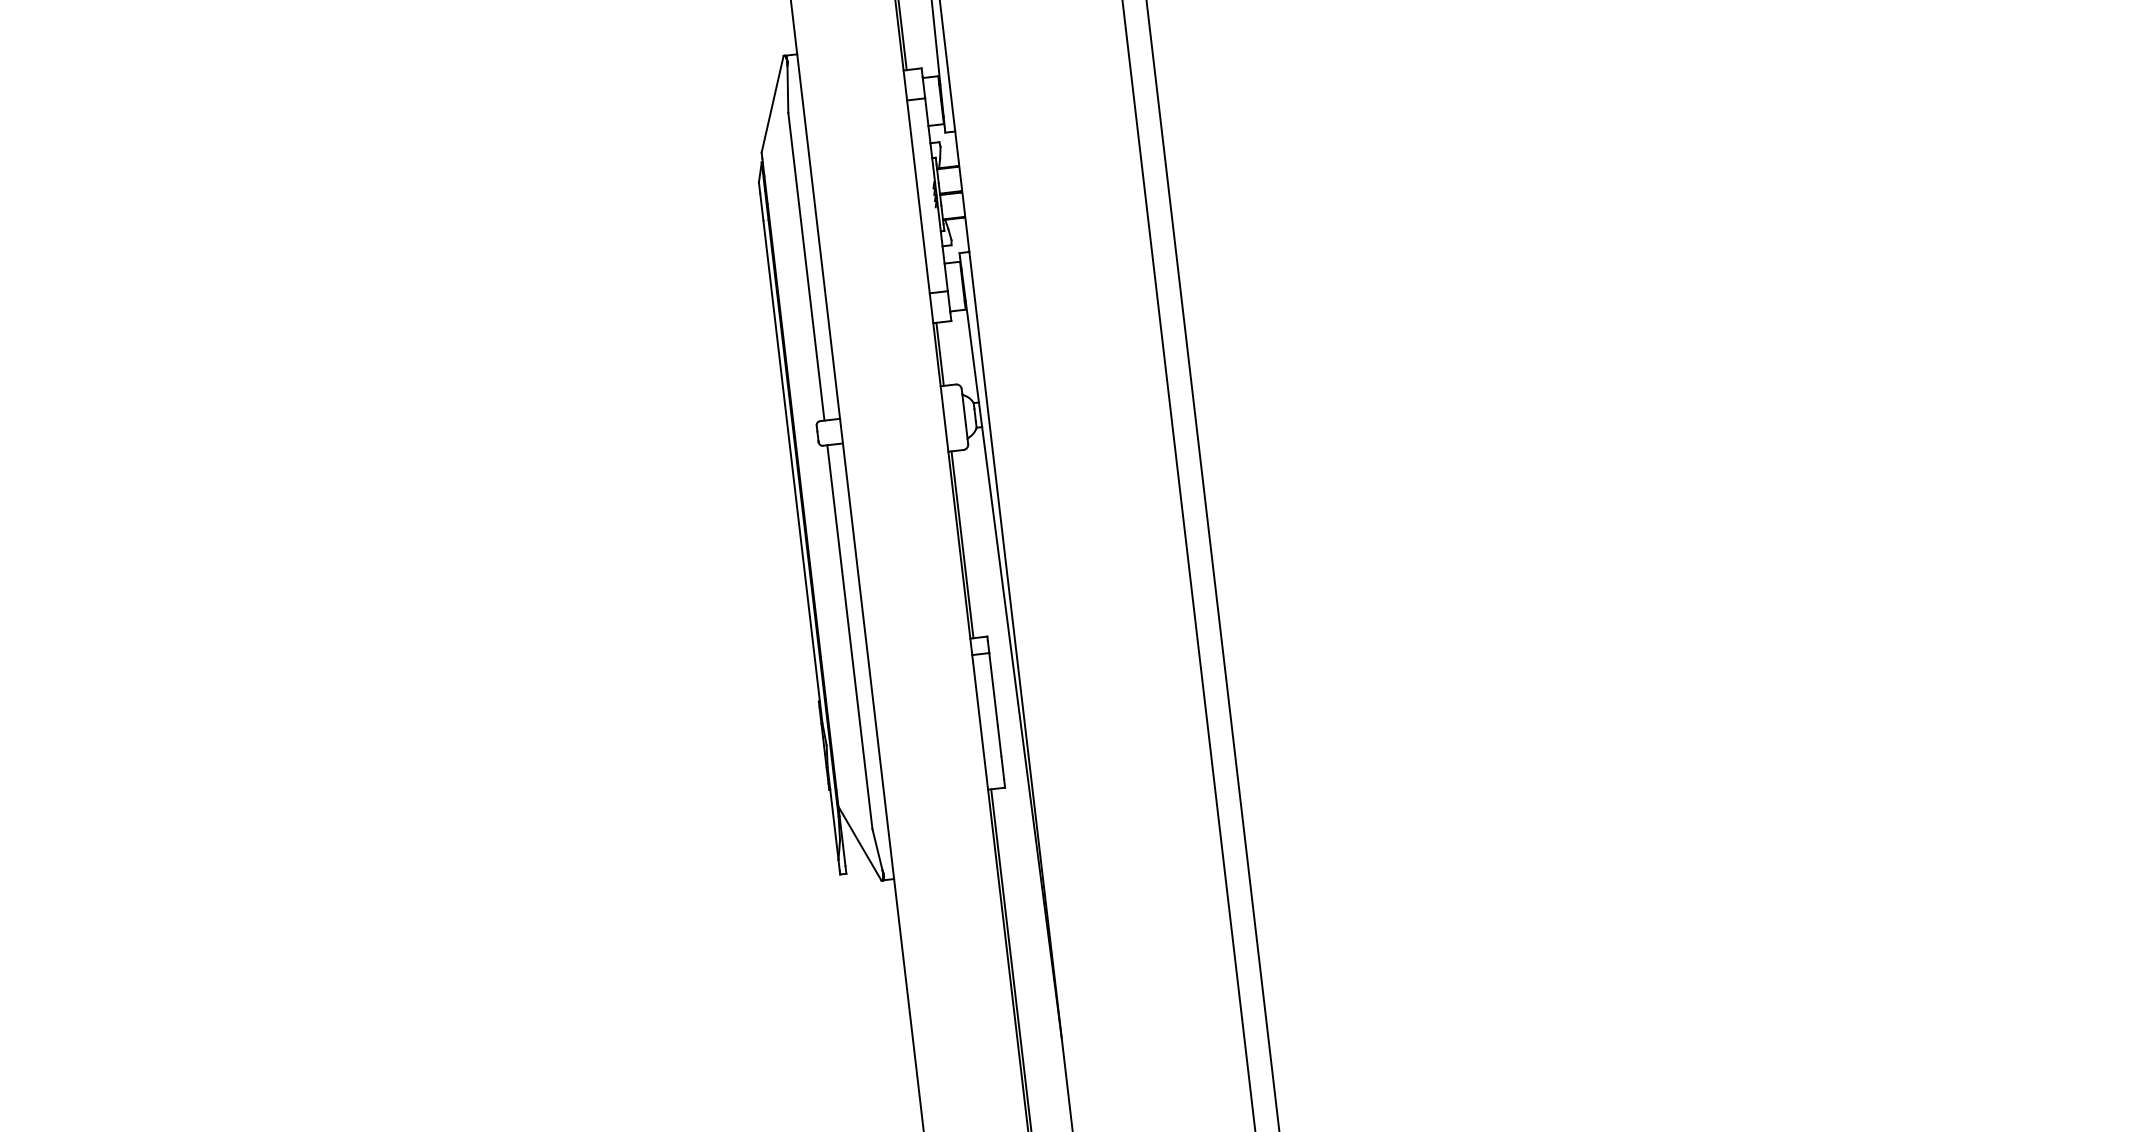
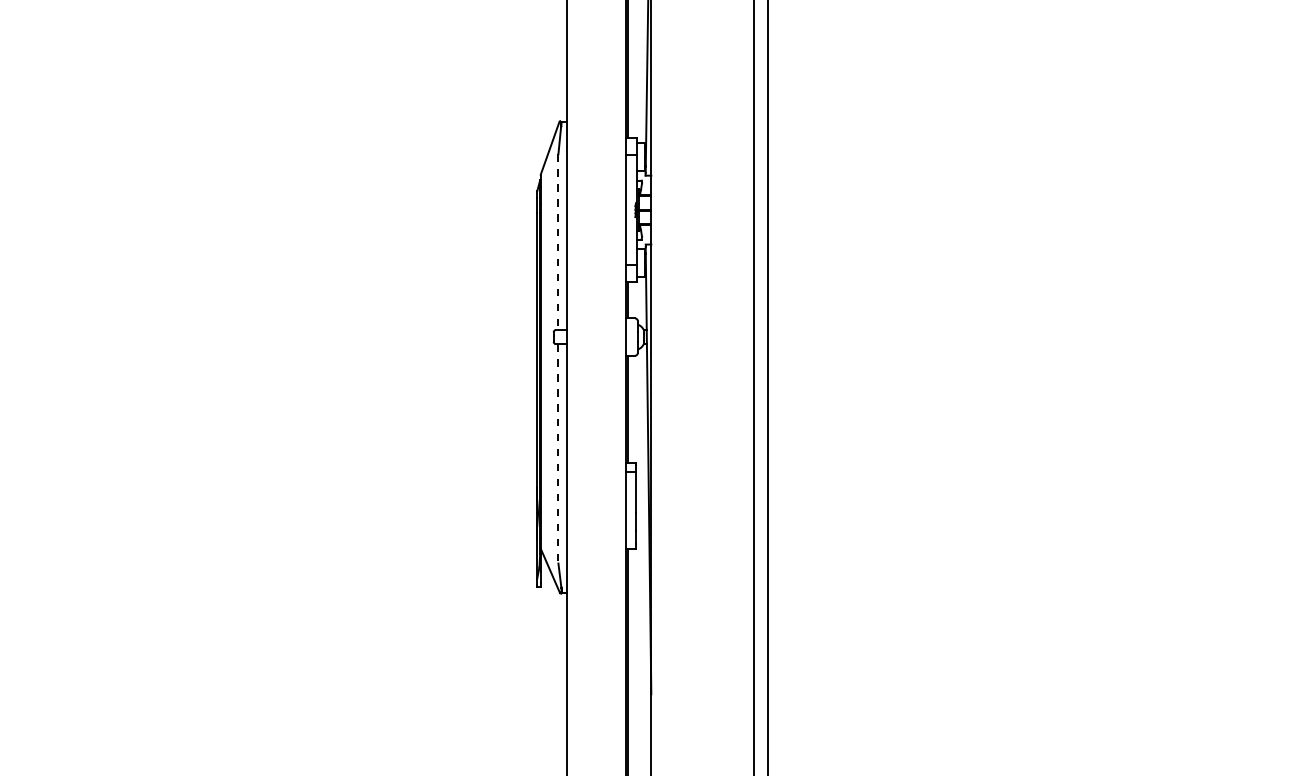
line: (806, 267) -> (558, 242), solid -> dashed
line: (849, 636) -> (558, 453), solid -> dashed

